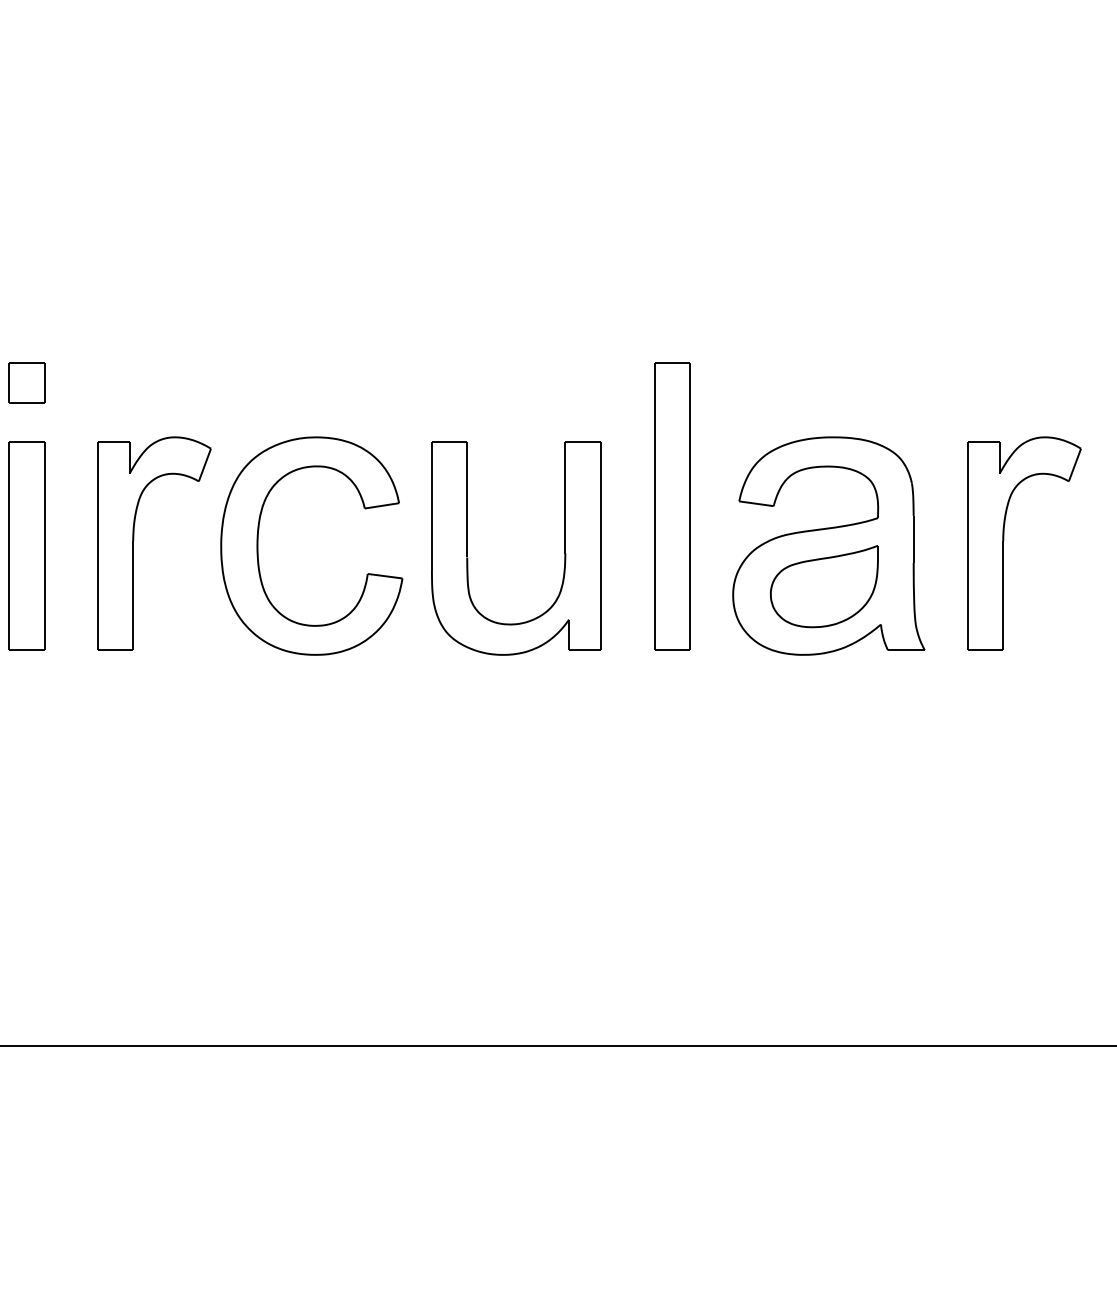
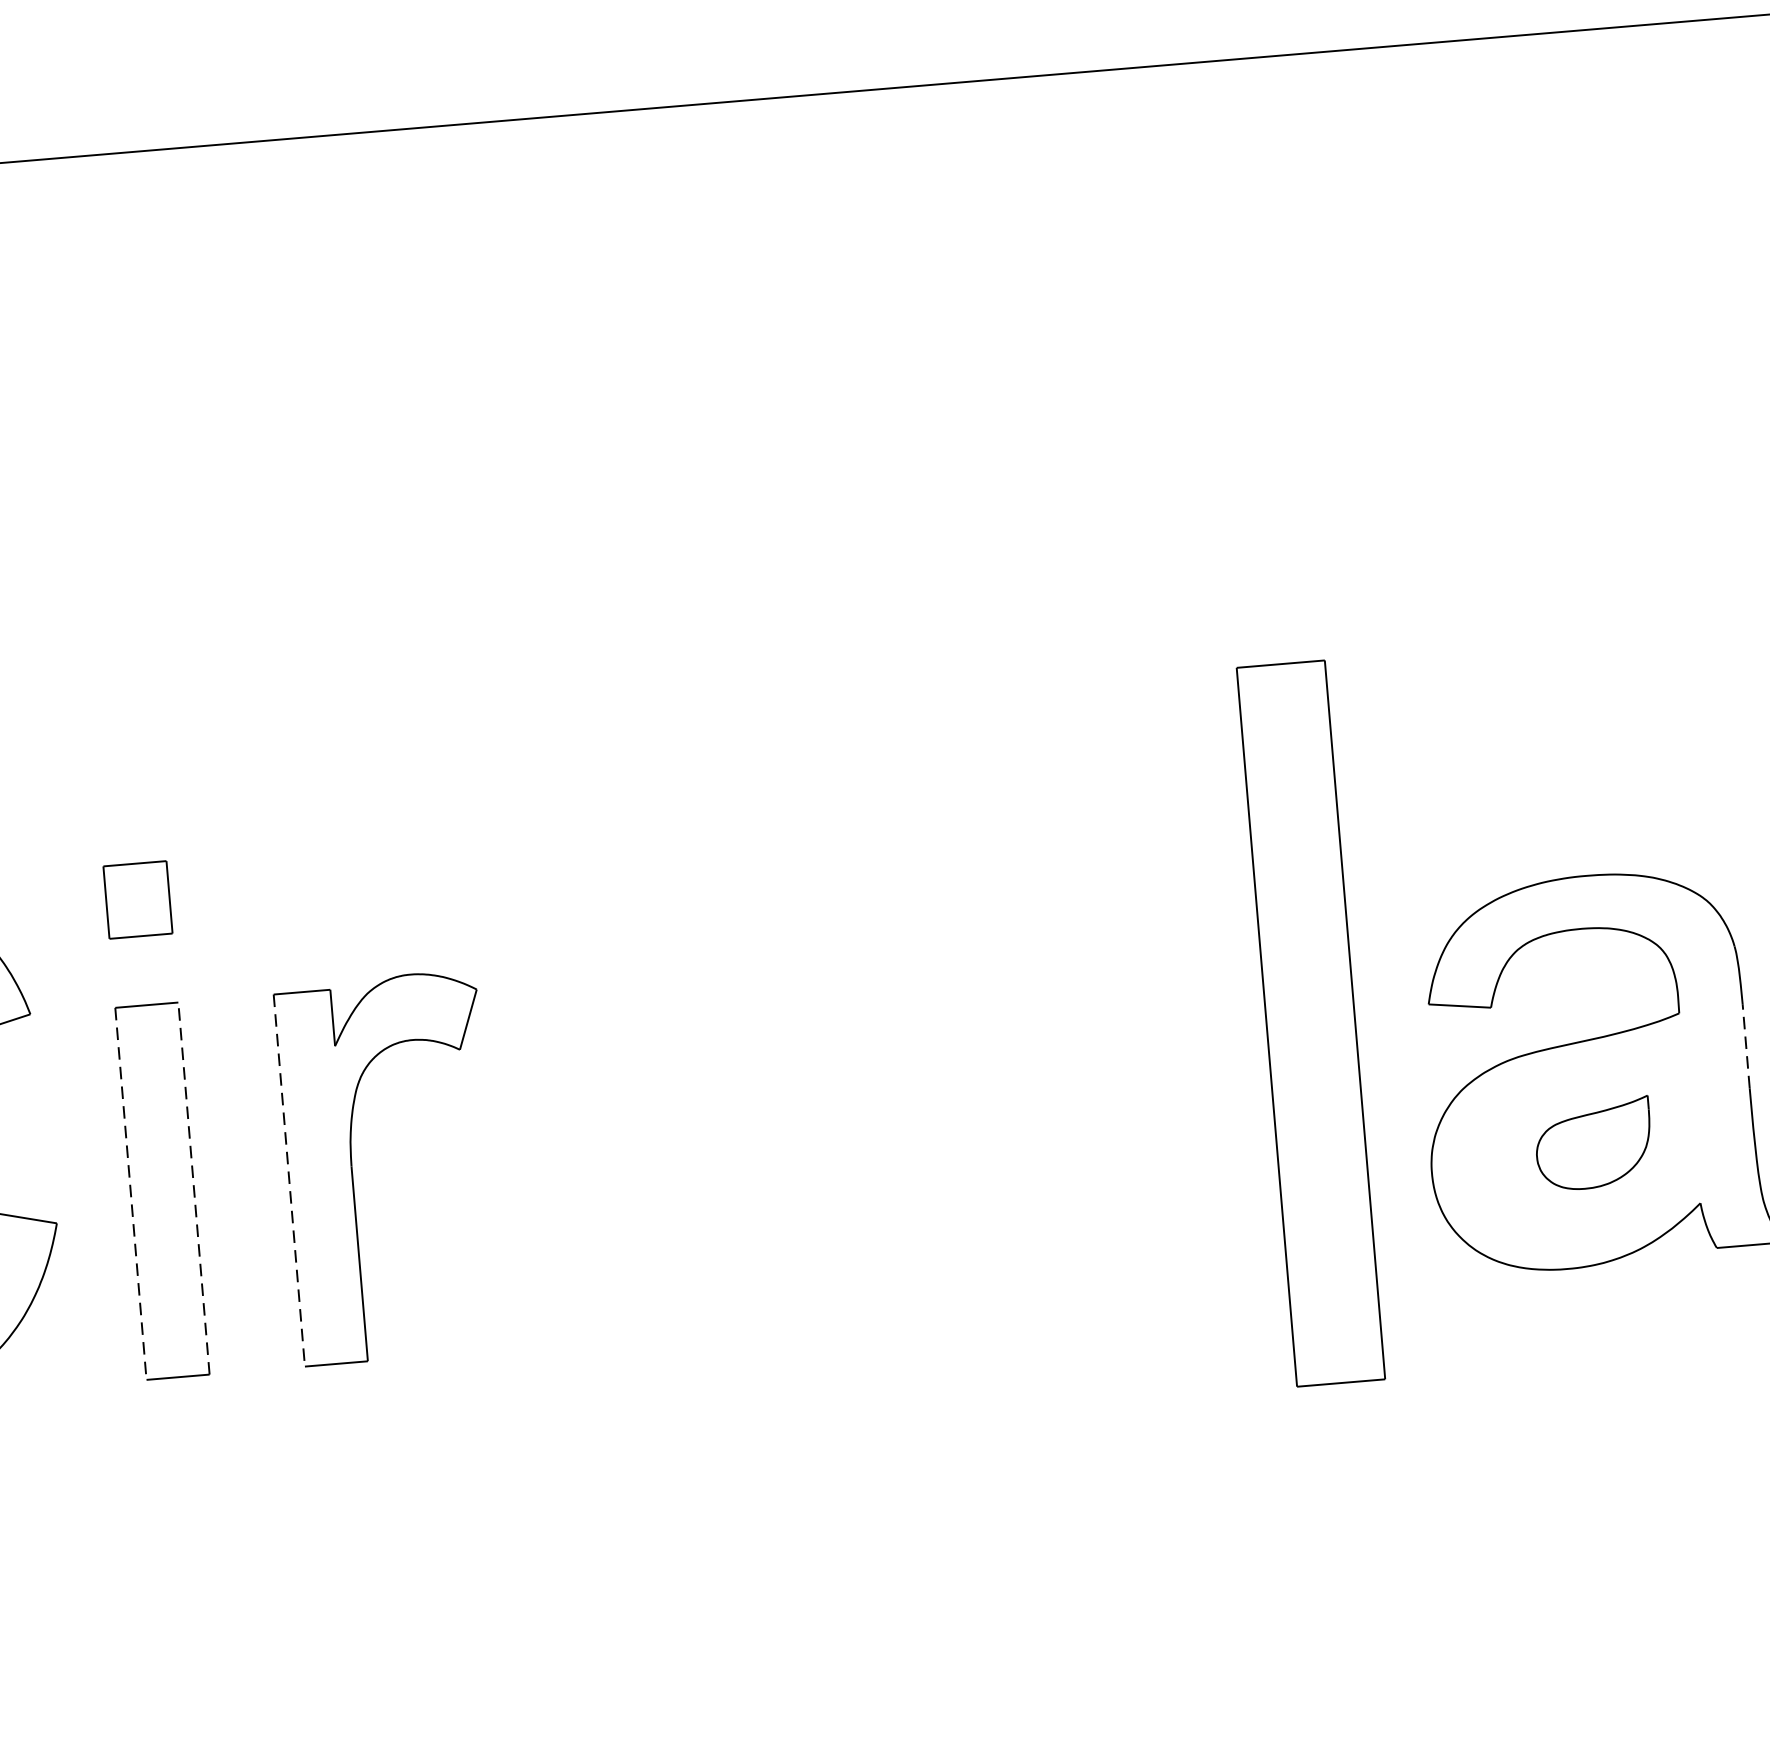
part: (672, 506) -> (1310, 1023), size x1.4
line: (913, 539) -> (1745, 1046), solid -> dashed
line: (44, 545) -> (193, 1187), solid -> dashed
part: (258, 545) -> (576, 1155), removed
line: (9, 546) -> (131, 1194), solid -> dashed
line: (97, 546) -> (288, 1181), solid -> dashed
part: (564, 548) -> (1123, 1114), removed
part: (824, 586) -> (1593, 1143), size x0.6

